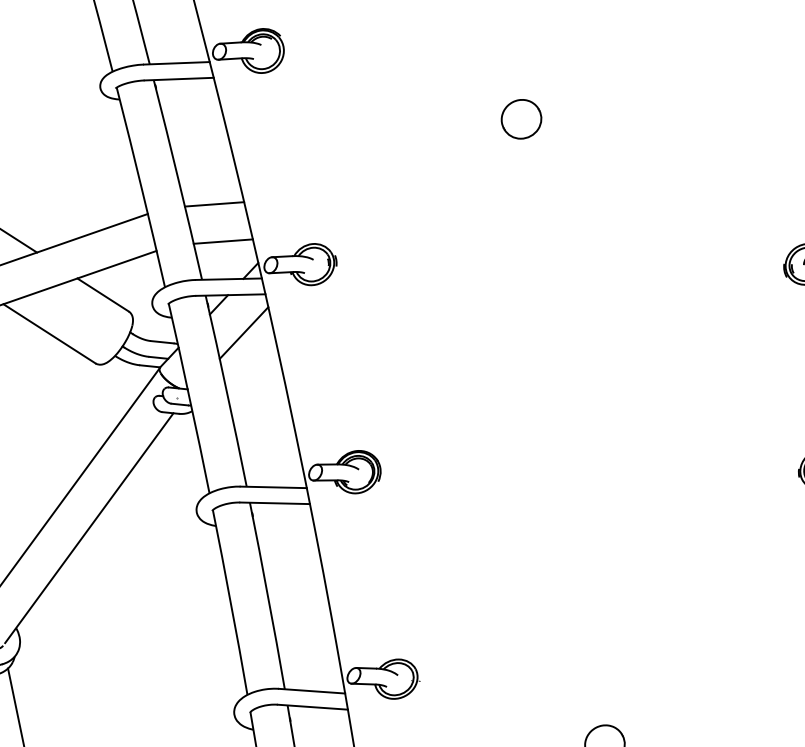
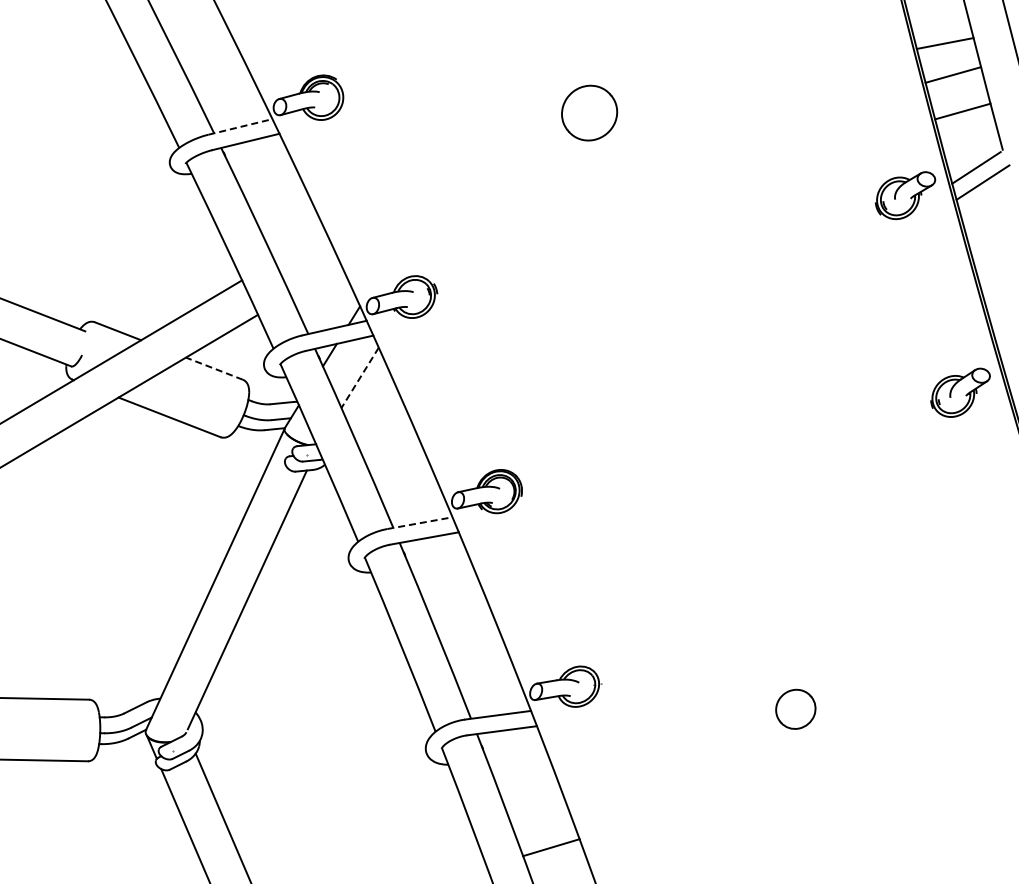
line: (176, 62) -> (240, 126), solid -> dashed
part: (520, 118) -> (588, 112), size x1.4
line: (214, 204) -> (305, 257), removed
line: (223, 241) -> (321, 292), removed
line: (103, 294) -> (214, 368), solid -> dashed
line: (243, 333) -> (359, 378), solid -> dashed
line: (274, 487) -> (420, 523), solid -> dashed

